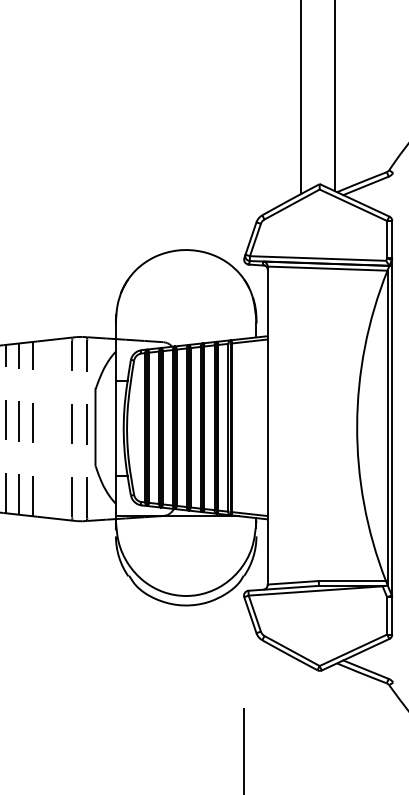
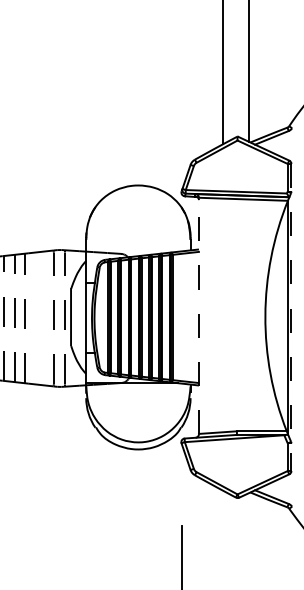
line: (267, 425) -> (198, 315), solid -> dashed
line: (392, 427) -> (291, 317), solid -> dashed

